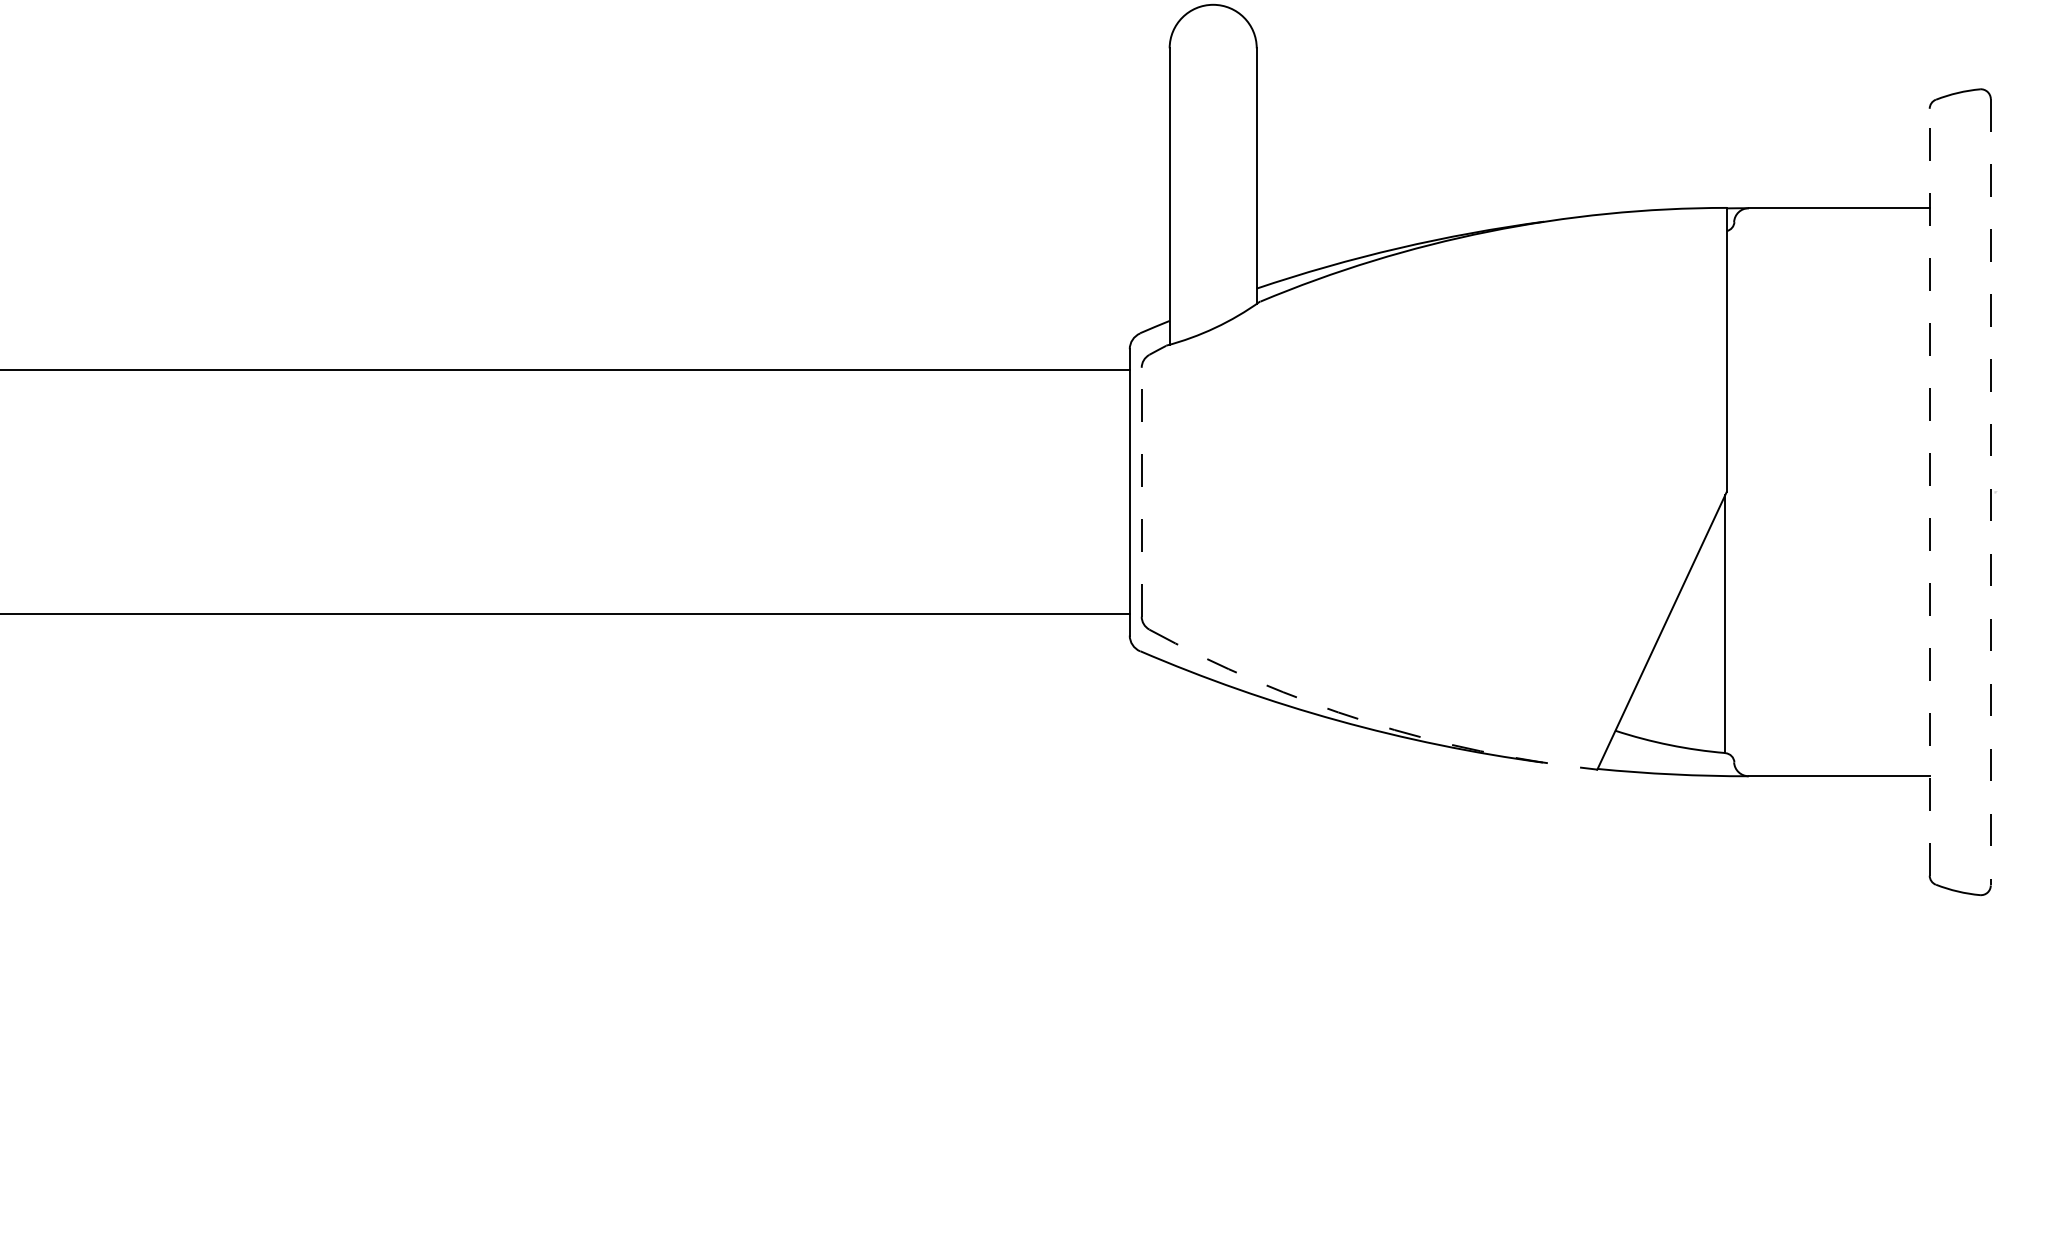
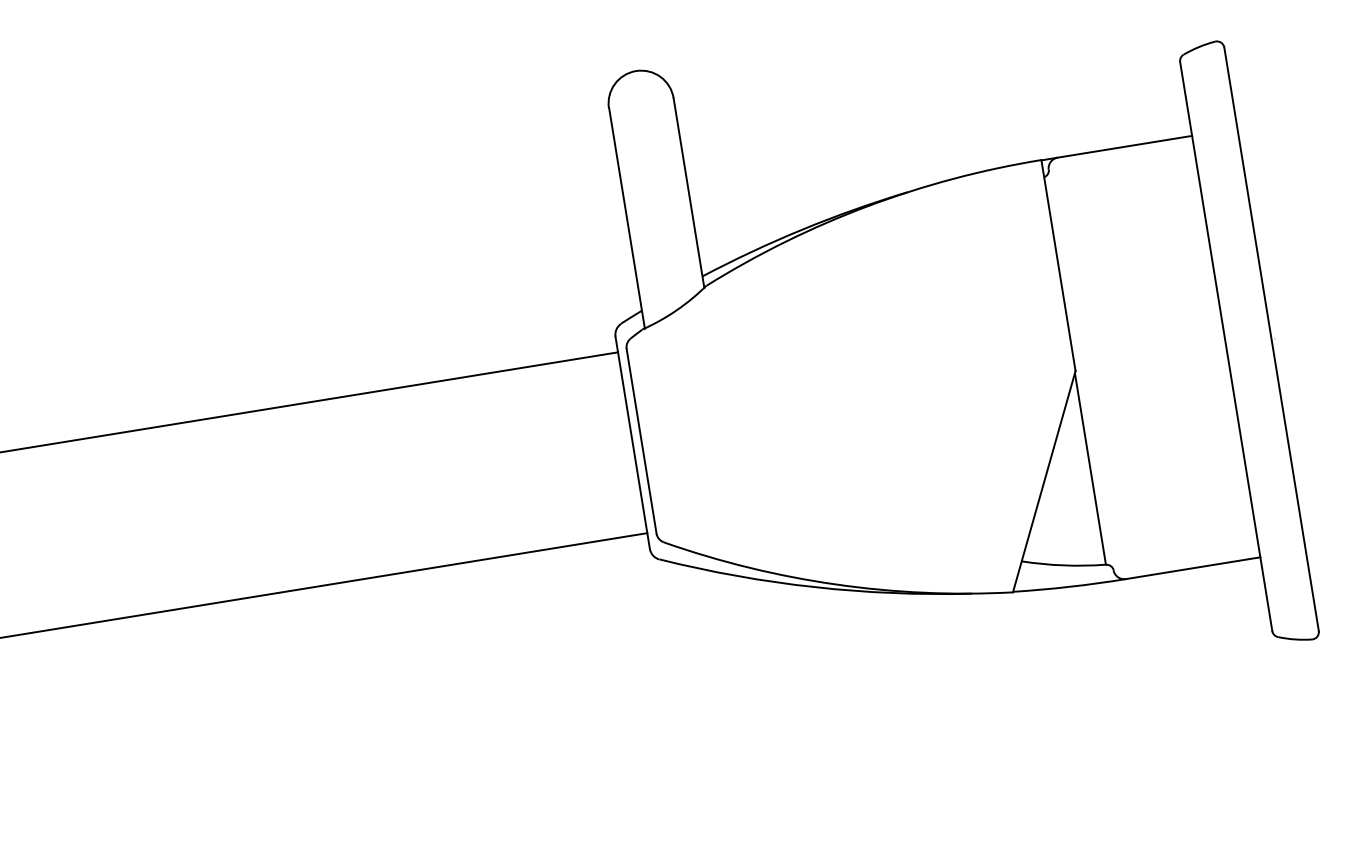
line: (1141, 491) -> (641, 440), dashed -> solid
line: (1929, 491) -> (1225, 346), dashed -> solid
line: (1990, 492) -> (1271, 339), dashed -> solid
arc: (1366, 721) -> (835, 584), dashed -> solid

